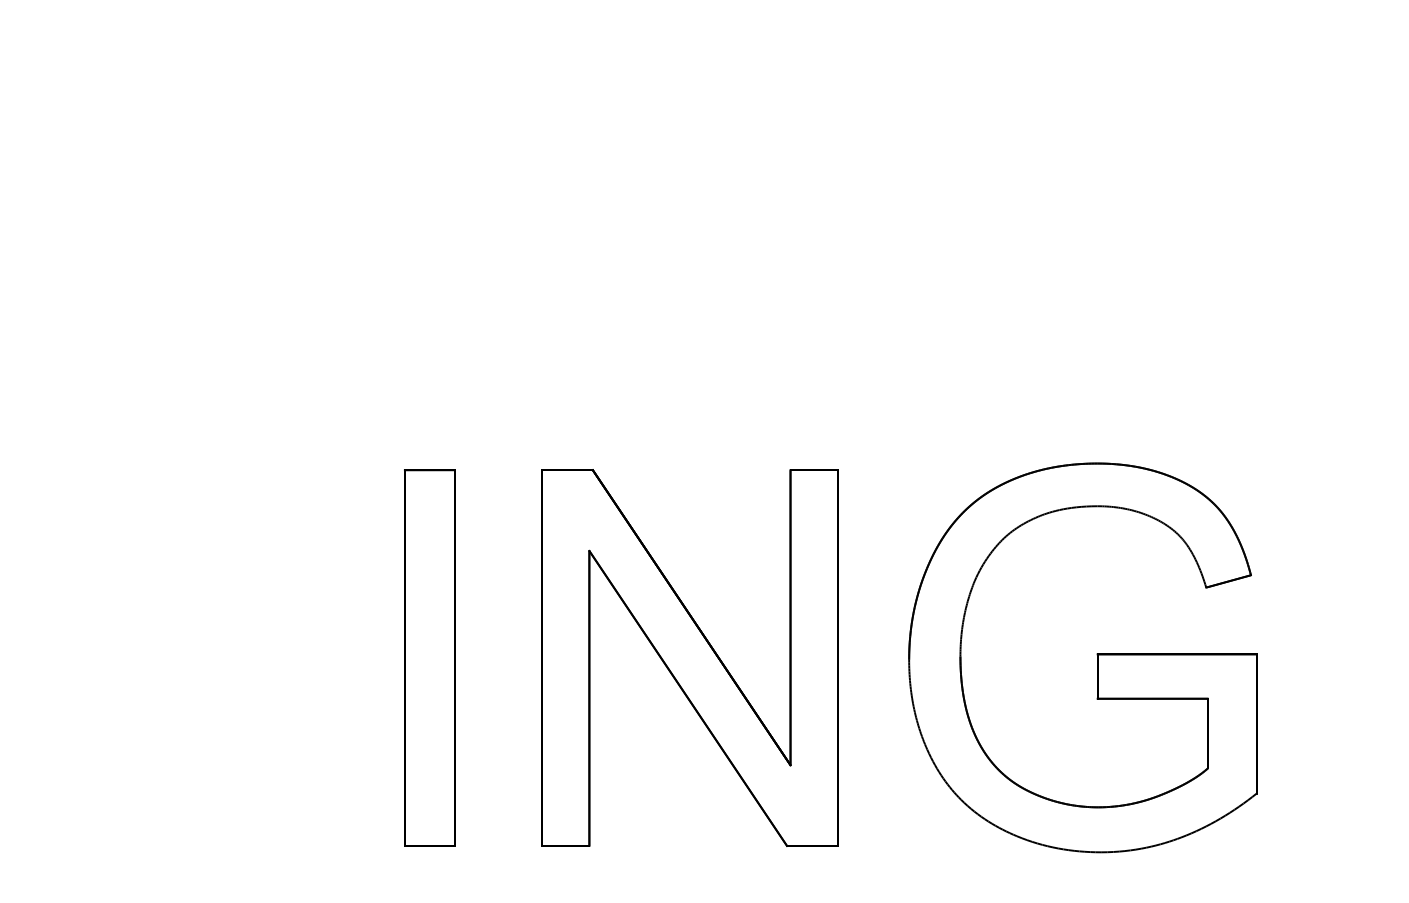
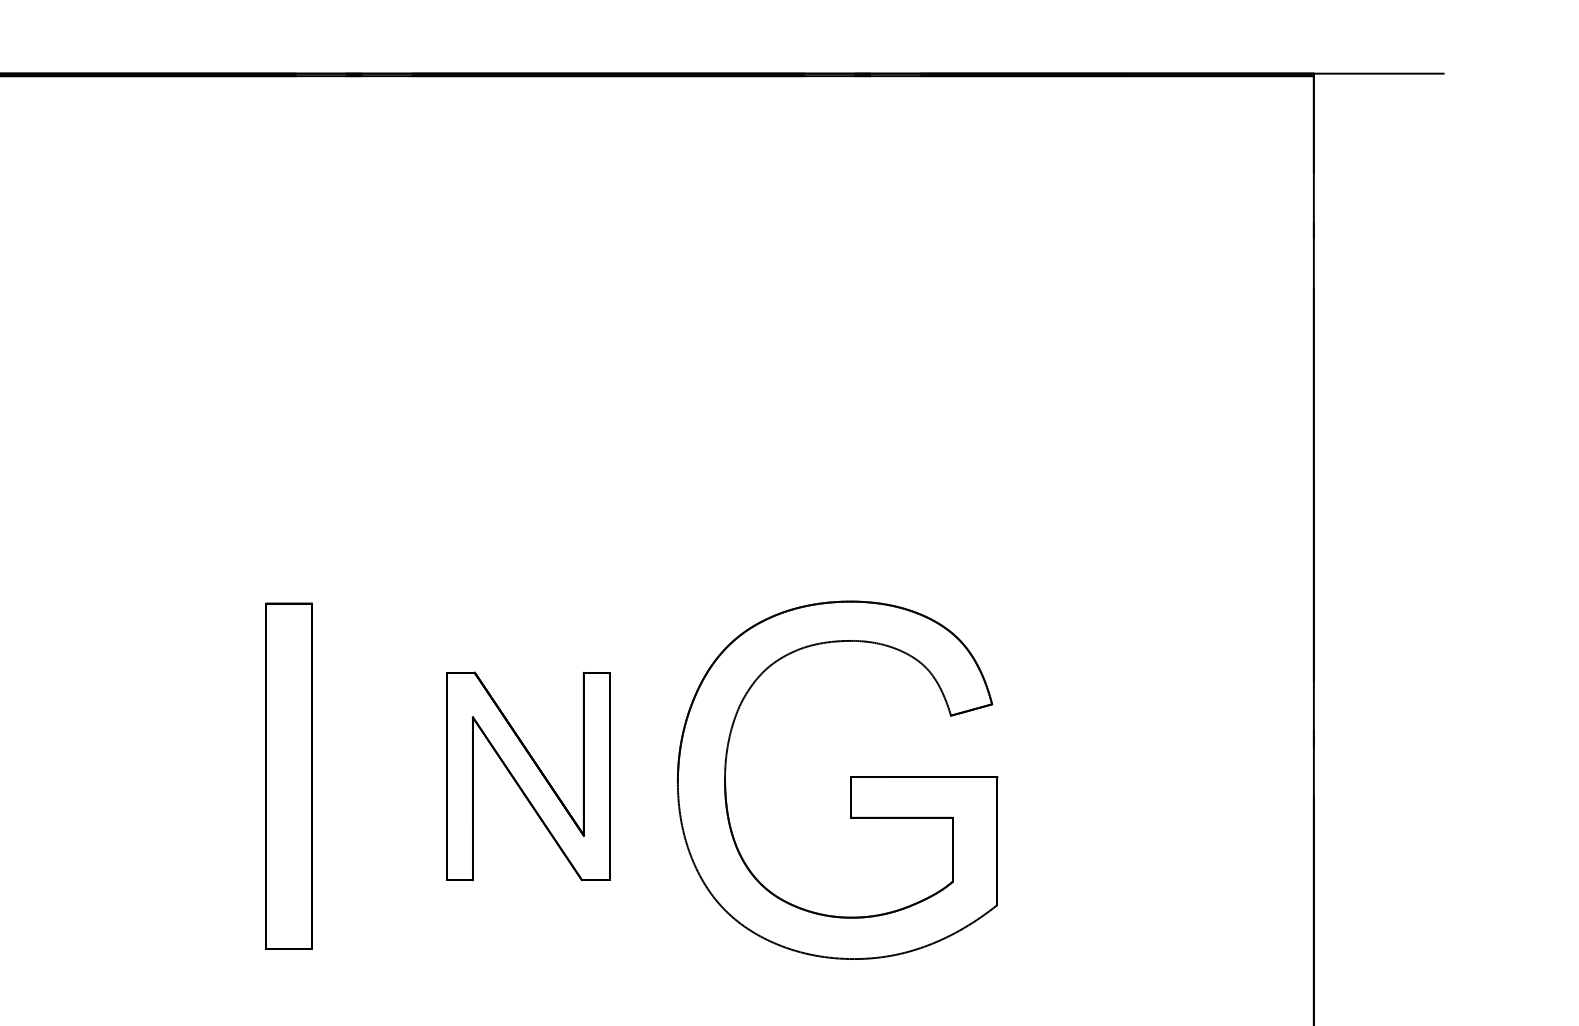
part: (1096, 656) -> (850, 779), moved
part: (690, 658) -> (528, 776), size x0.6

